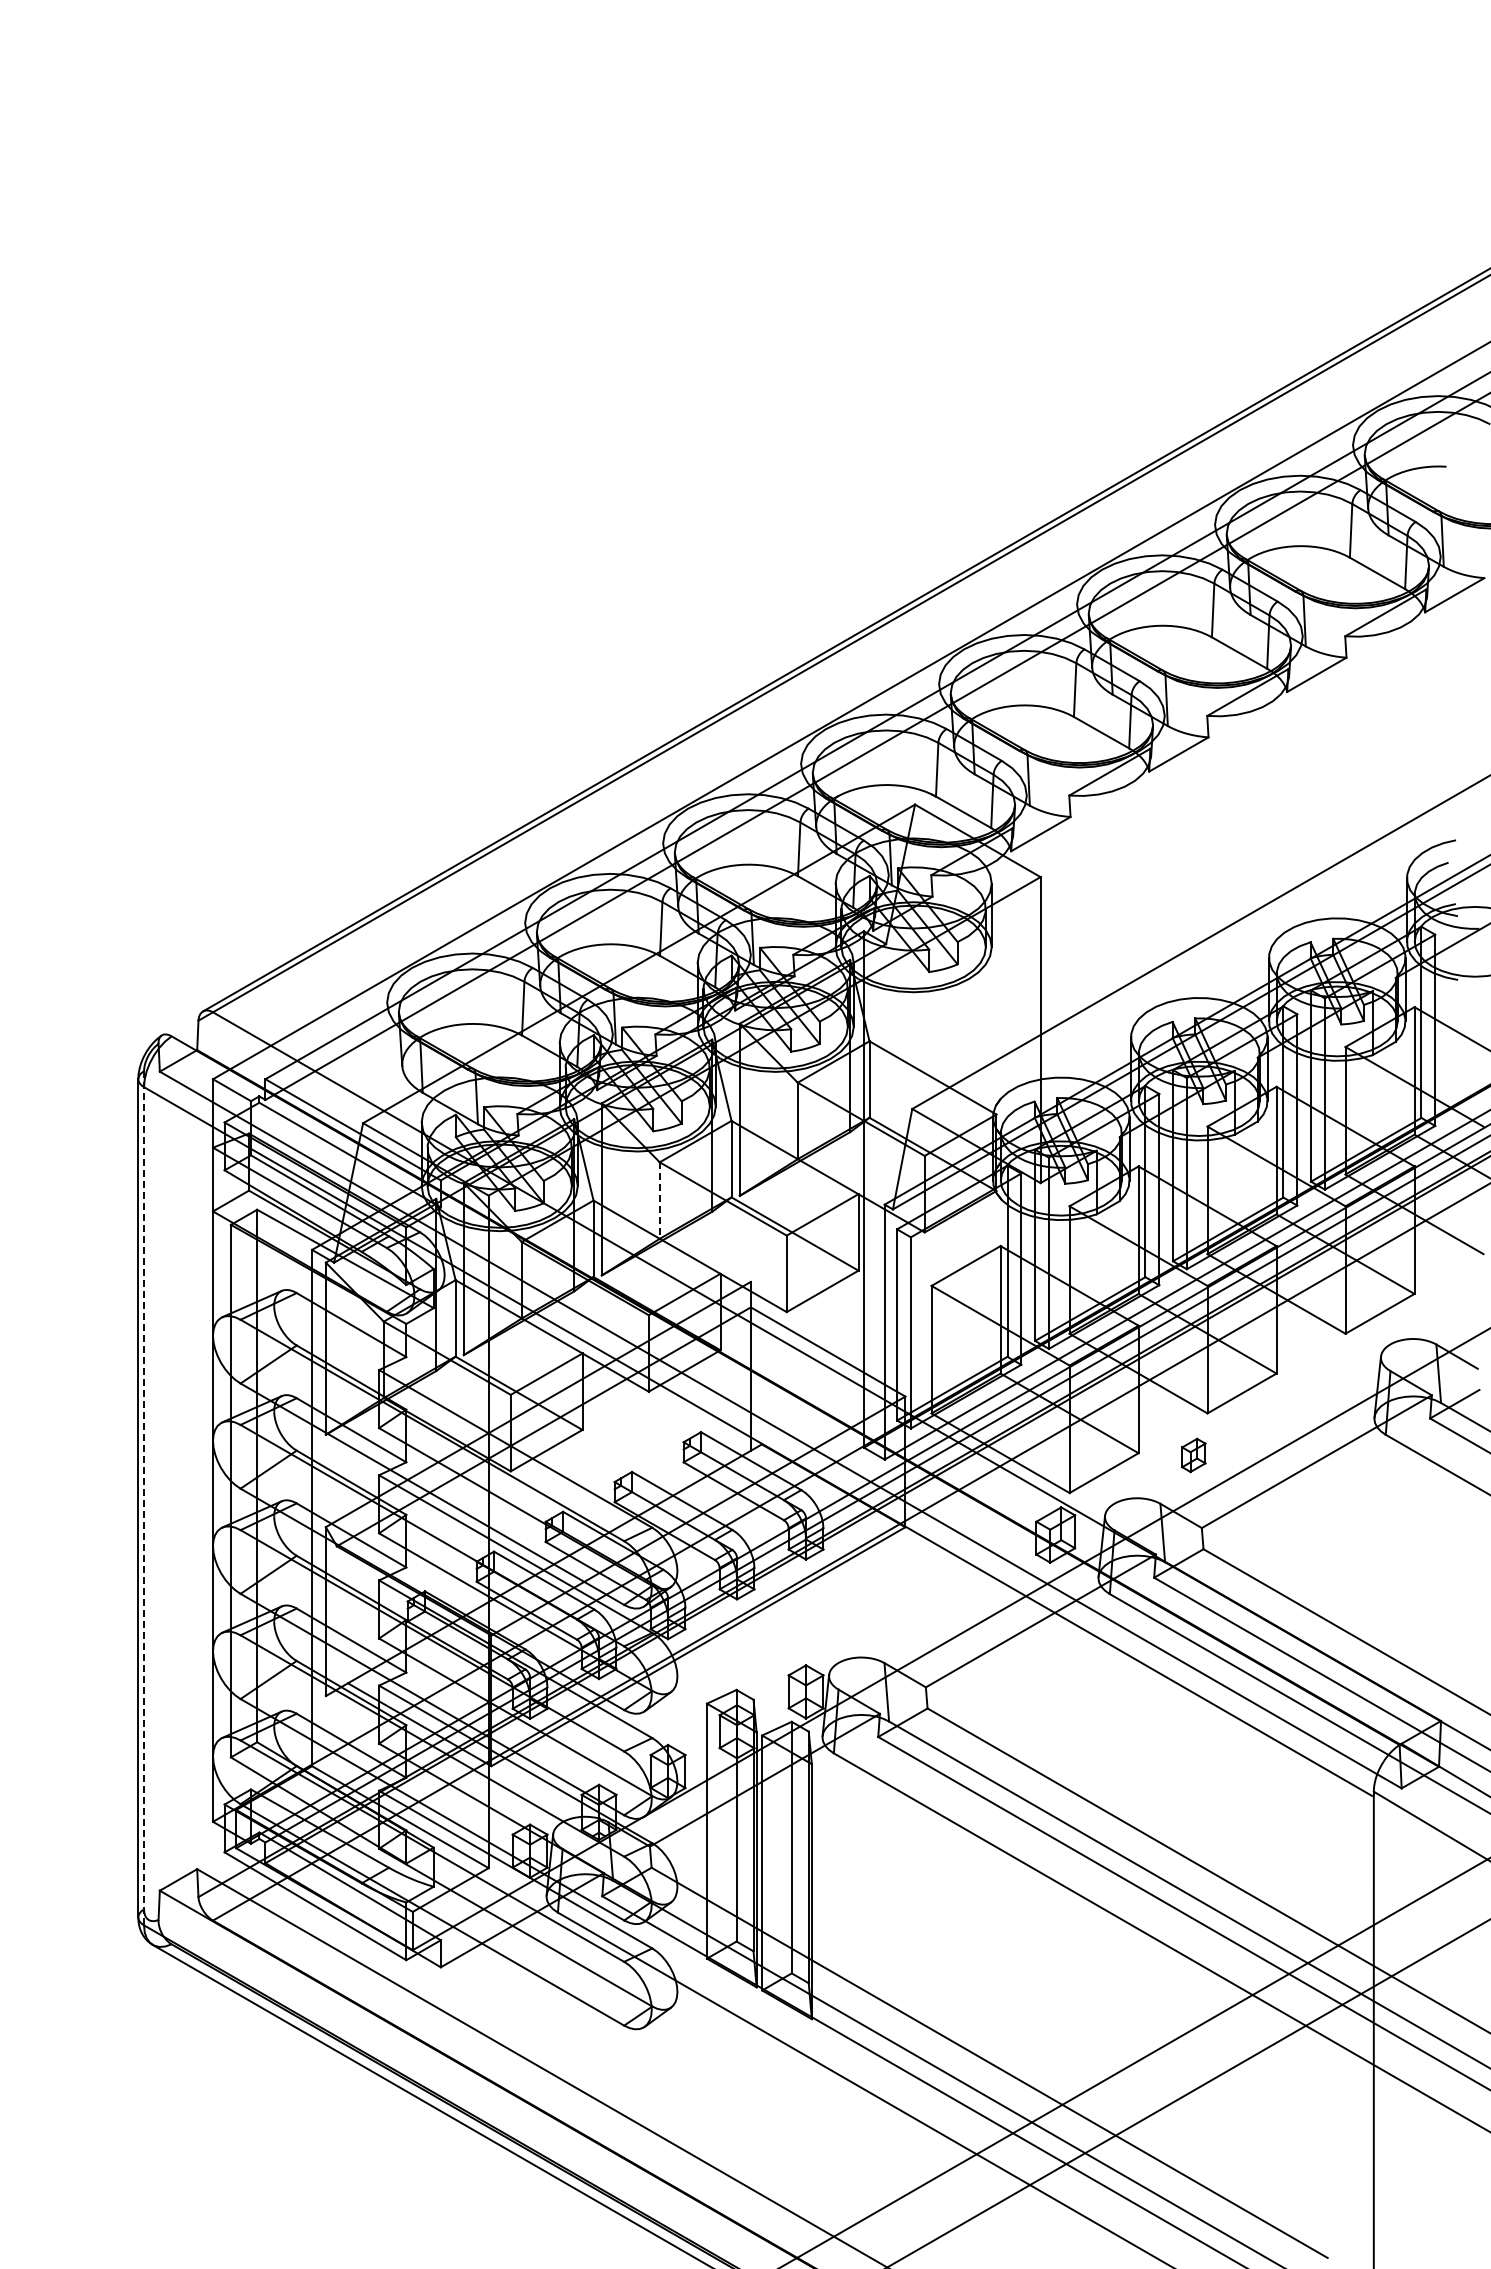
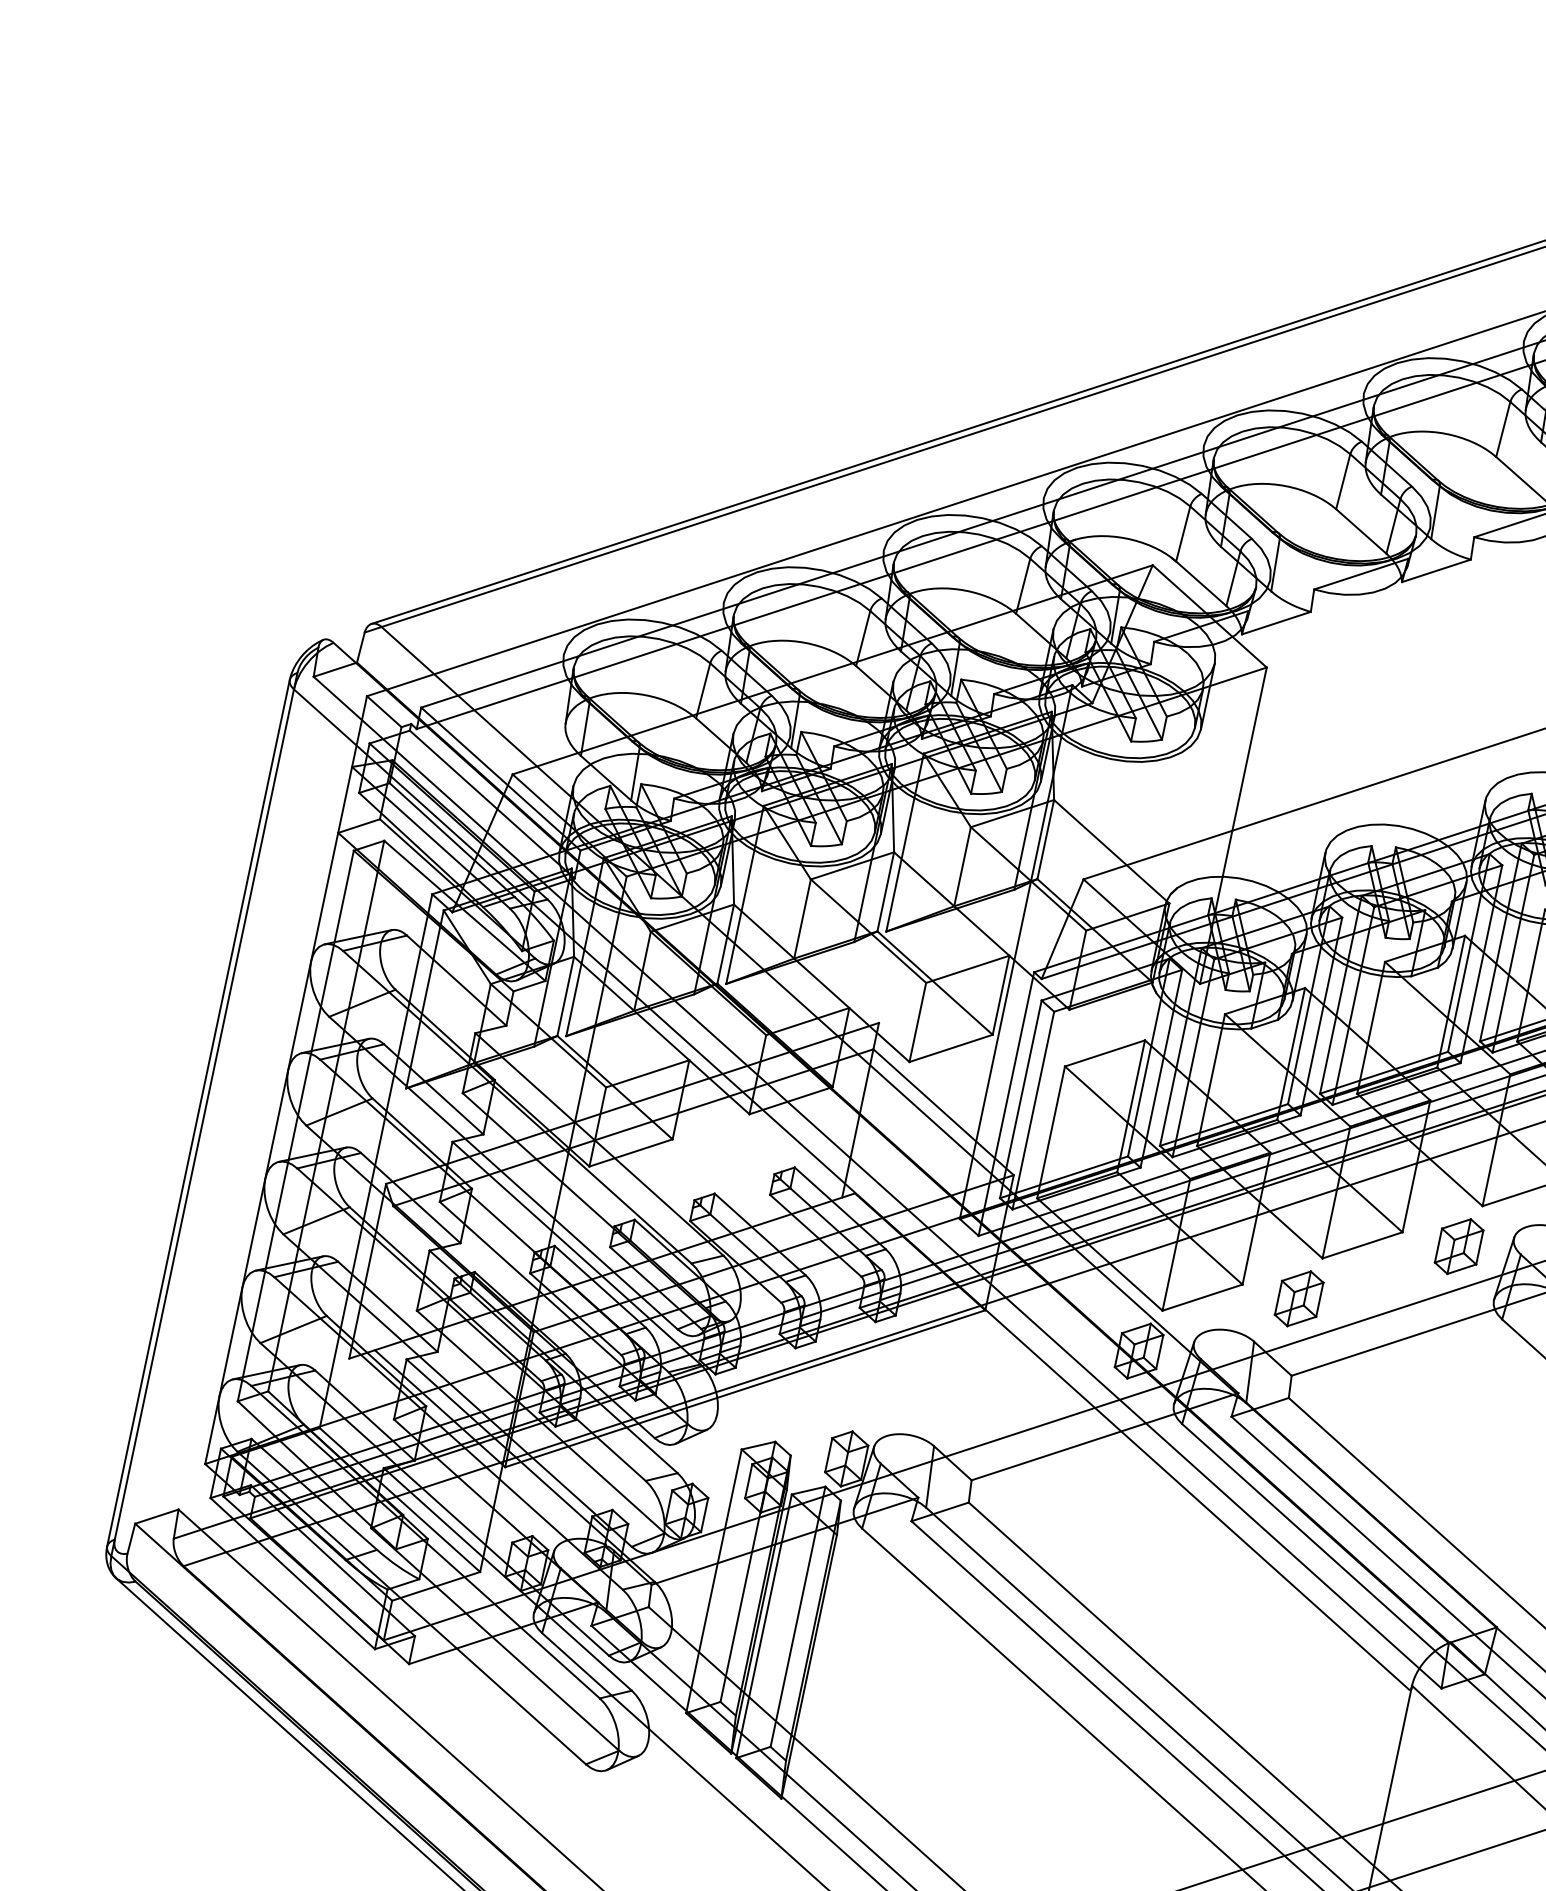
line: (659, 1201) -> (802, 919), dashed -> solid
part: (1331, 1375) -> (1458, 1246), added
part: (1193, 1455) -> (1298, 1298), size x1.67
line: (144, 1497) -> (205, 1113), dashed -> solid

